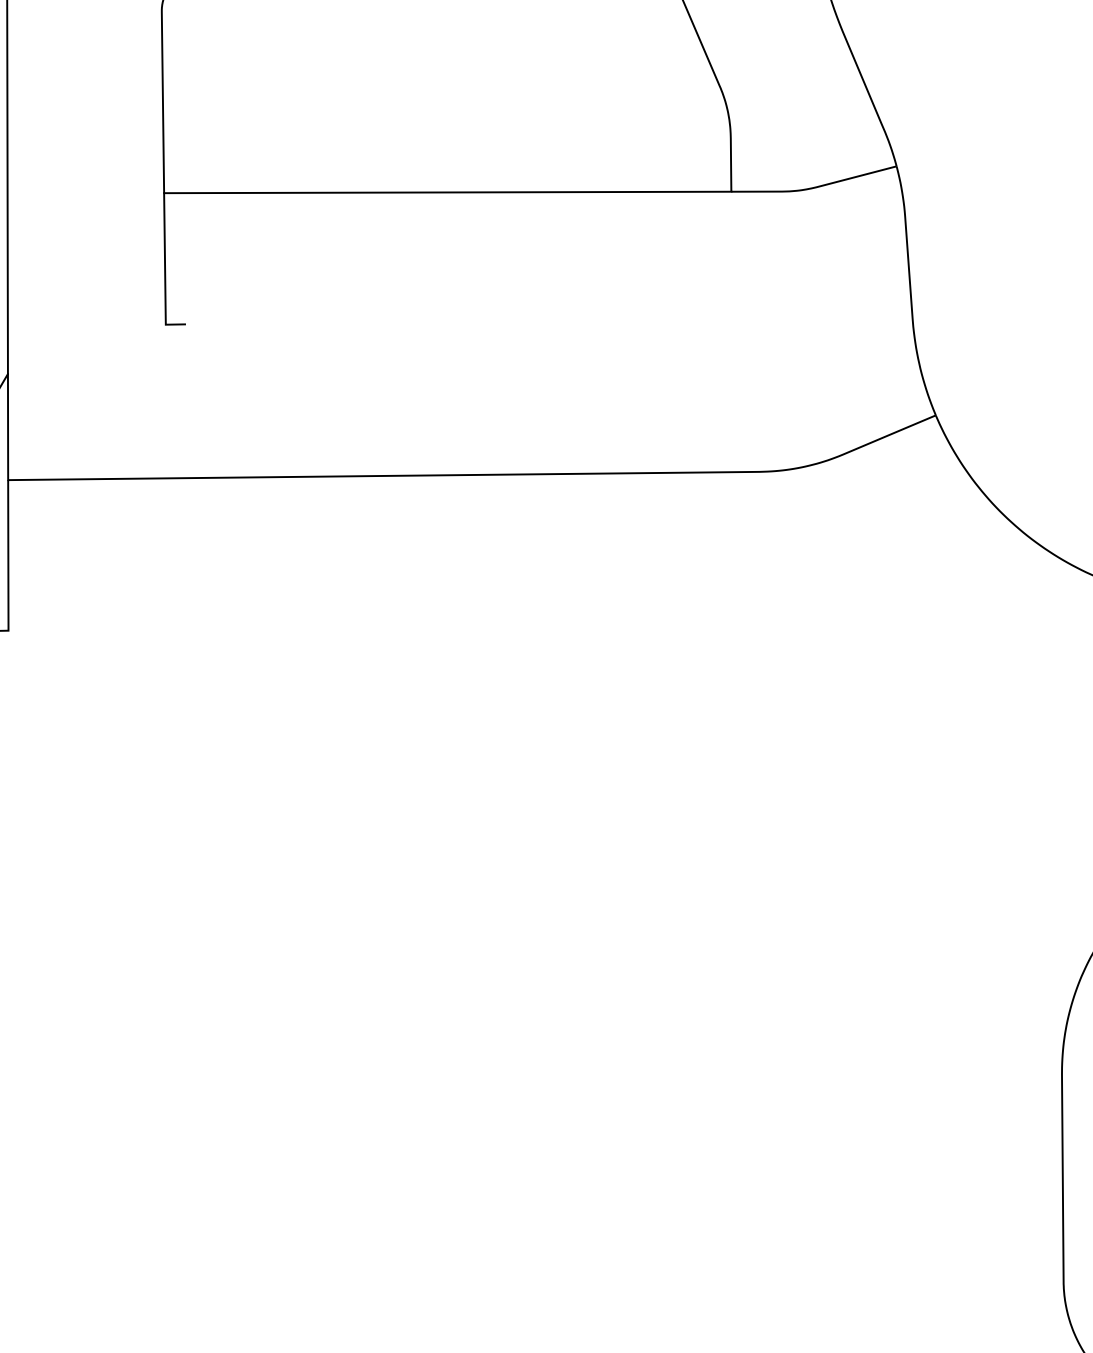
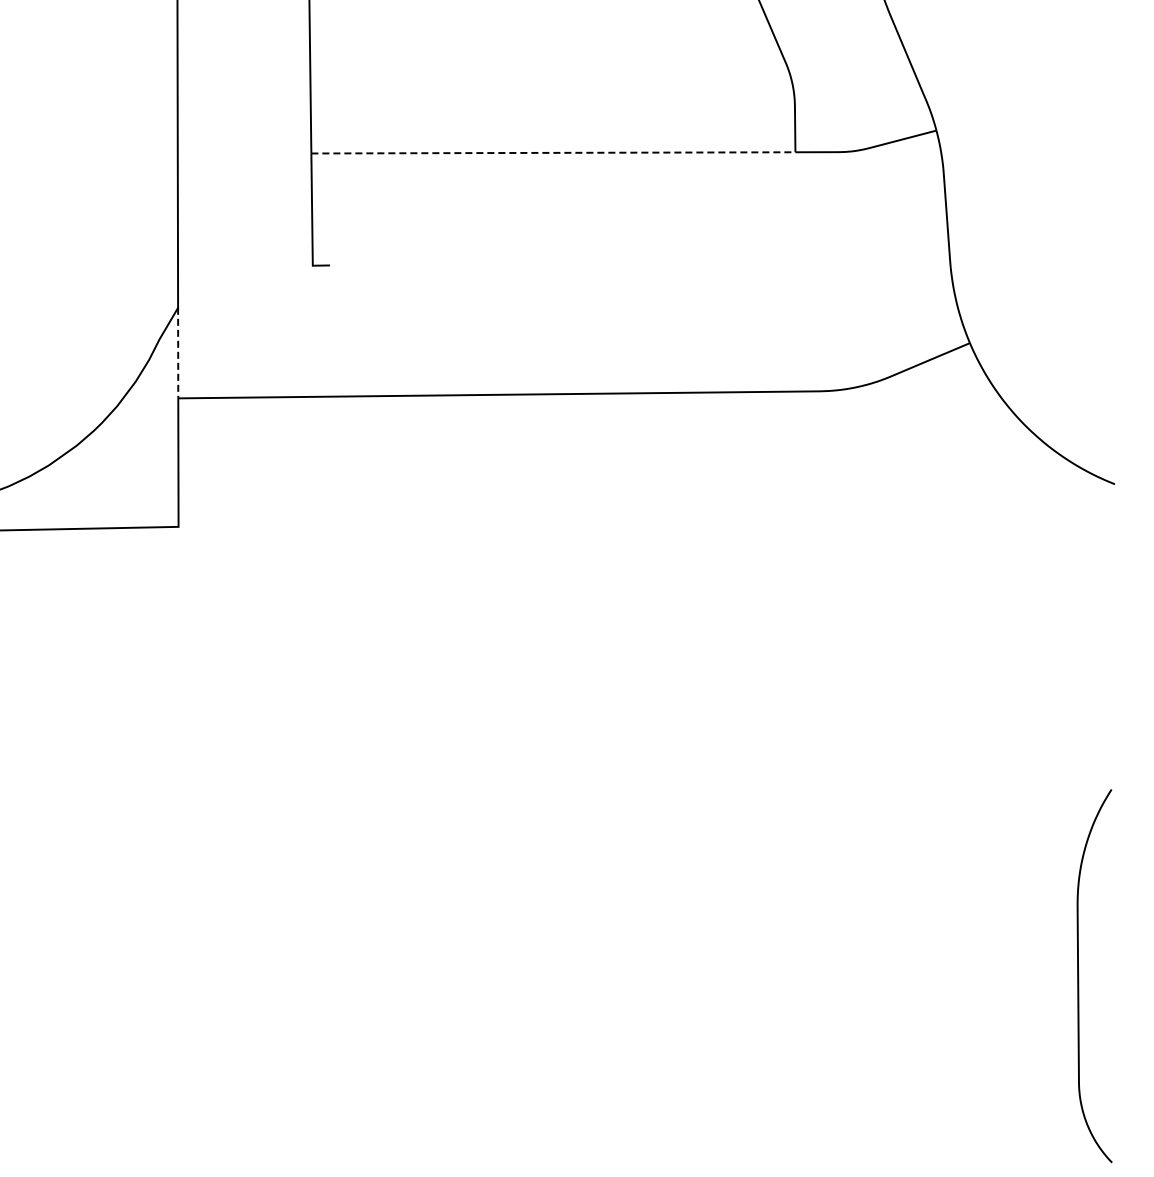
line: (447, 192) -> (553, 152), solid -> dashed
line: (8, 427) -> (178, 353), solid -> dashed

